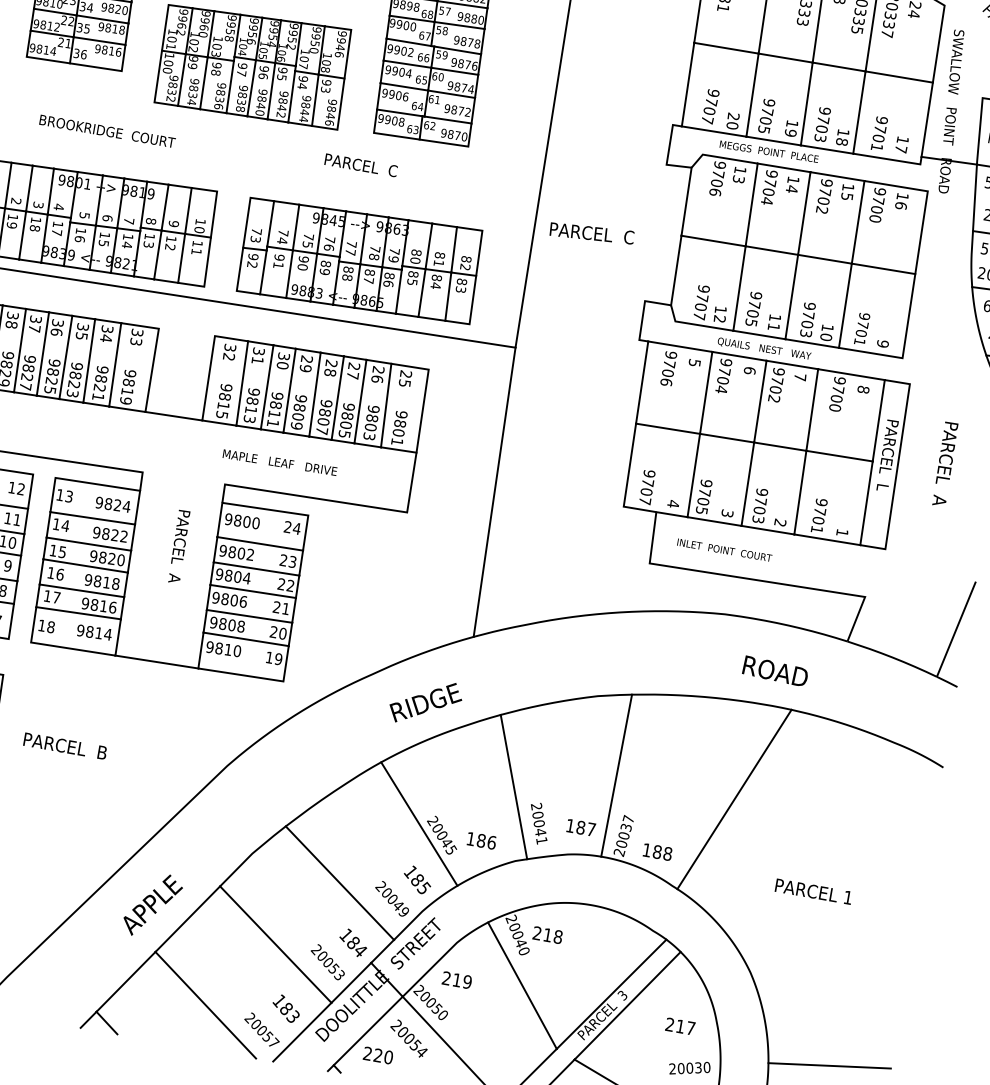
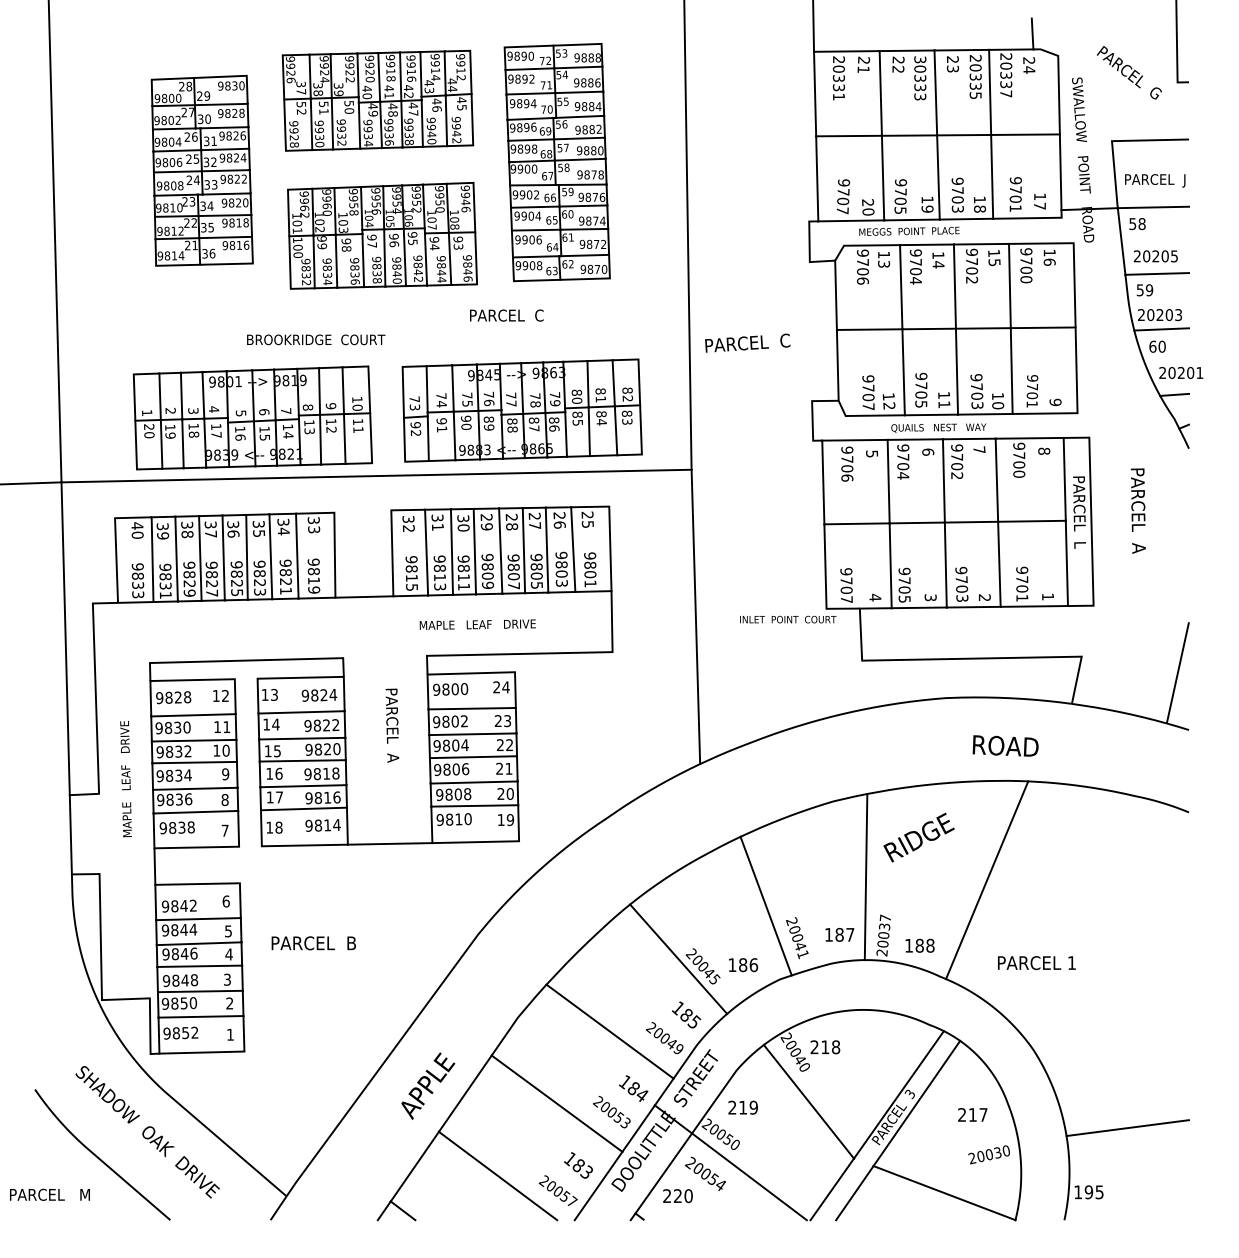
text: (107, 131) -> (316, 339), moved
text: (724, 550) -> (788, 619), moved
text: (425, 702) -> (918, 837), moved
text: (813, 892) -> (1036, 963), moved

